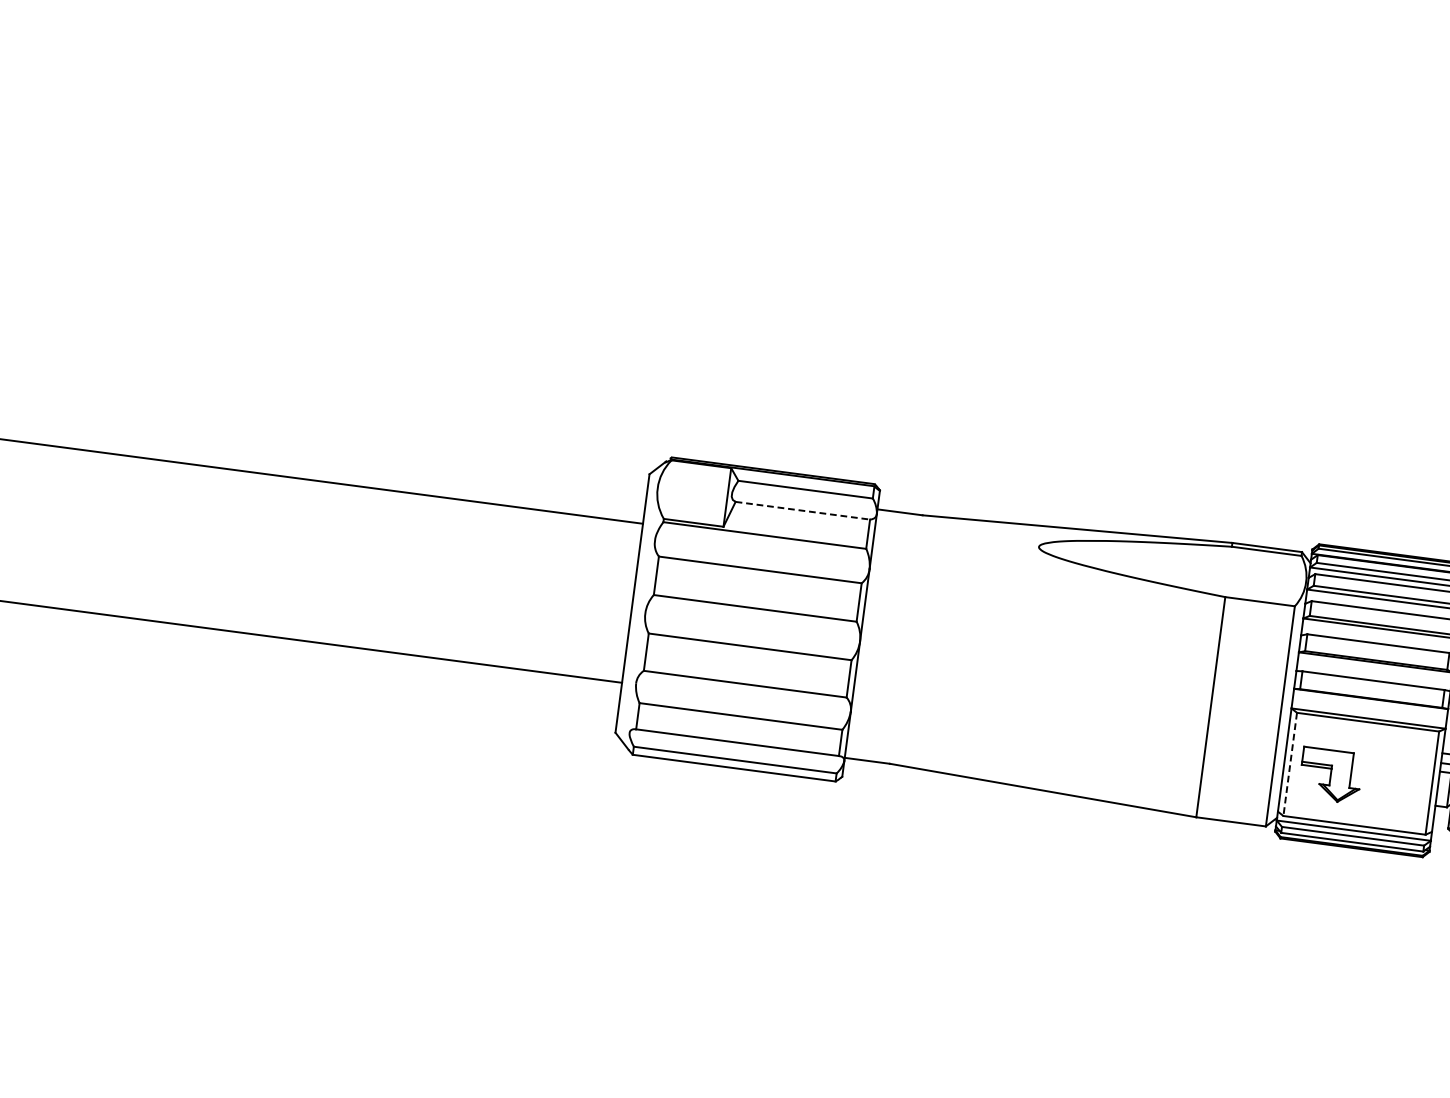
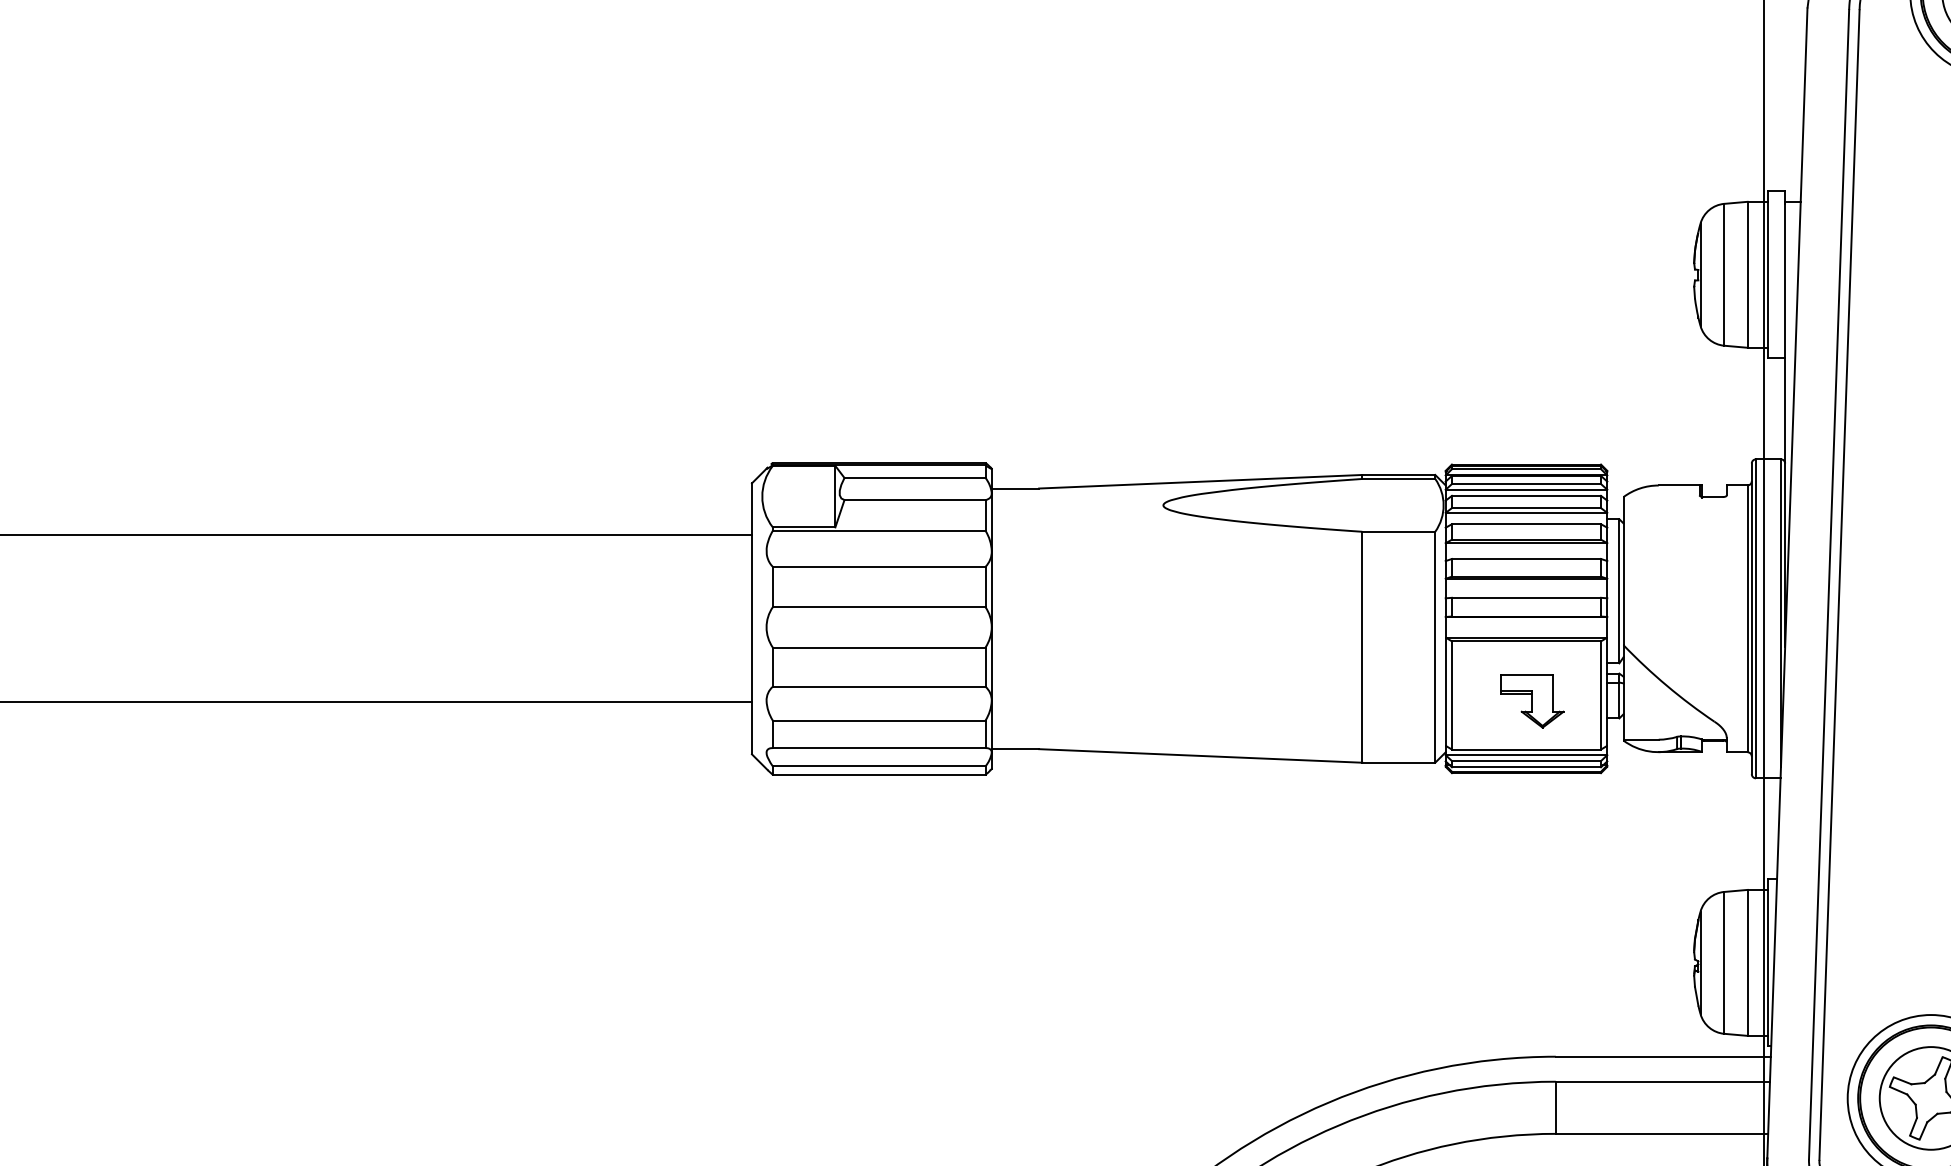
line: (803, 511) -> (915, 500), dashed -> solid
line: (1289, 764) -> (1451, 695), dashed -> solid
part: (1330, 775) -> (1532, 701), moved

